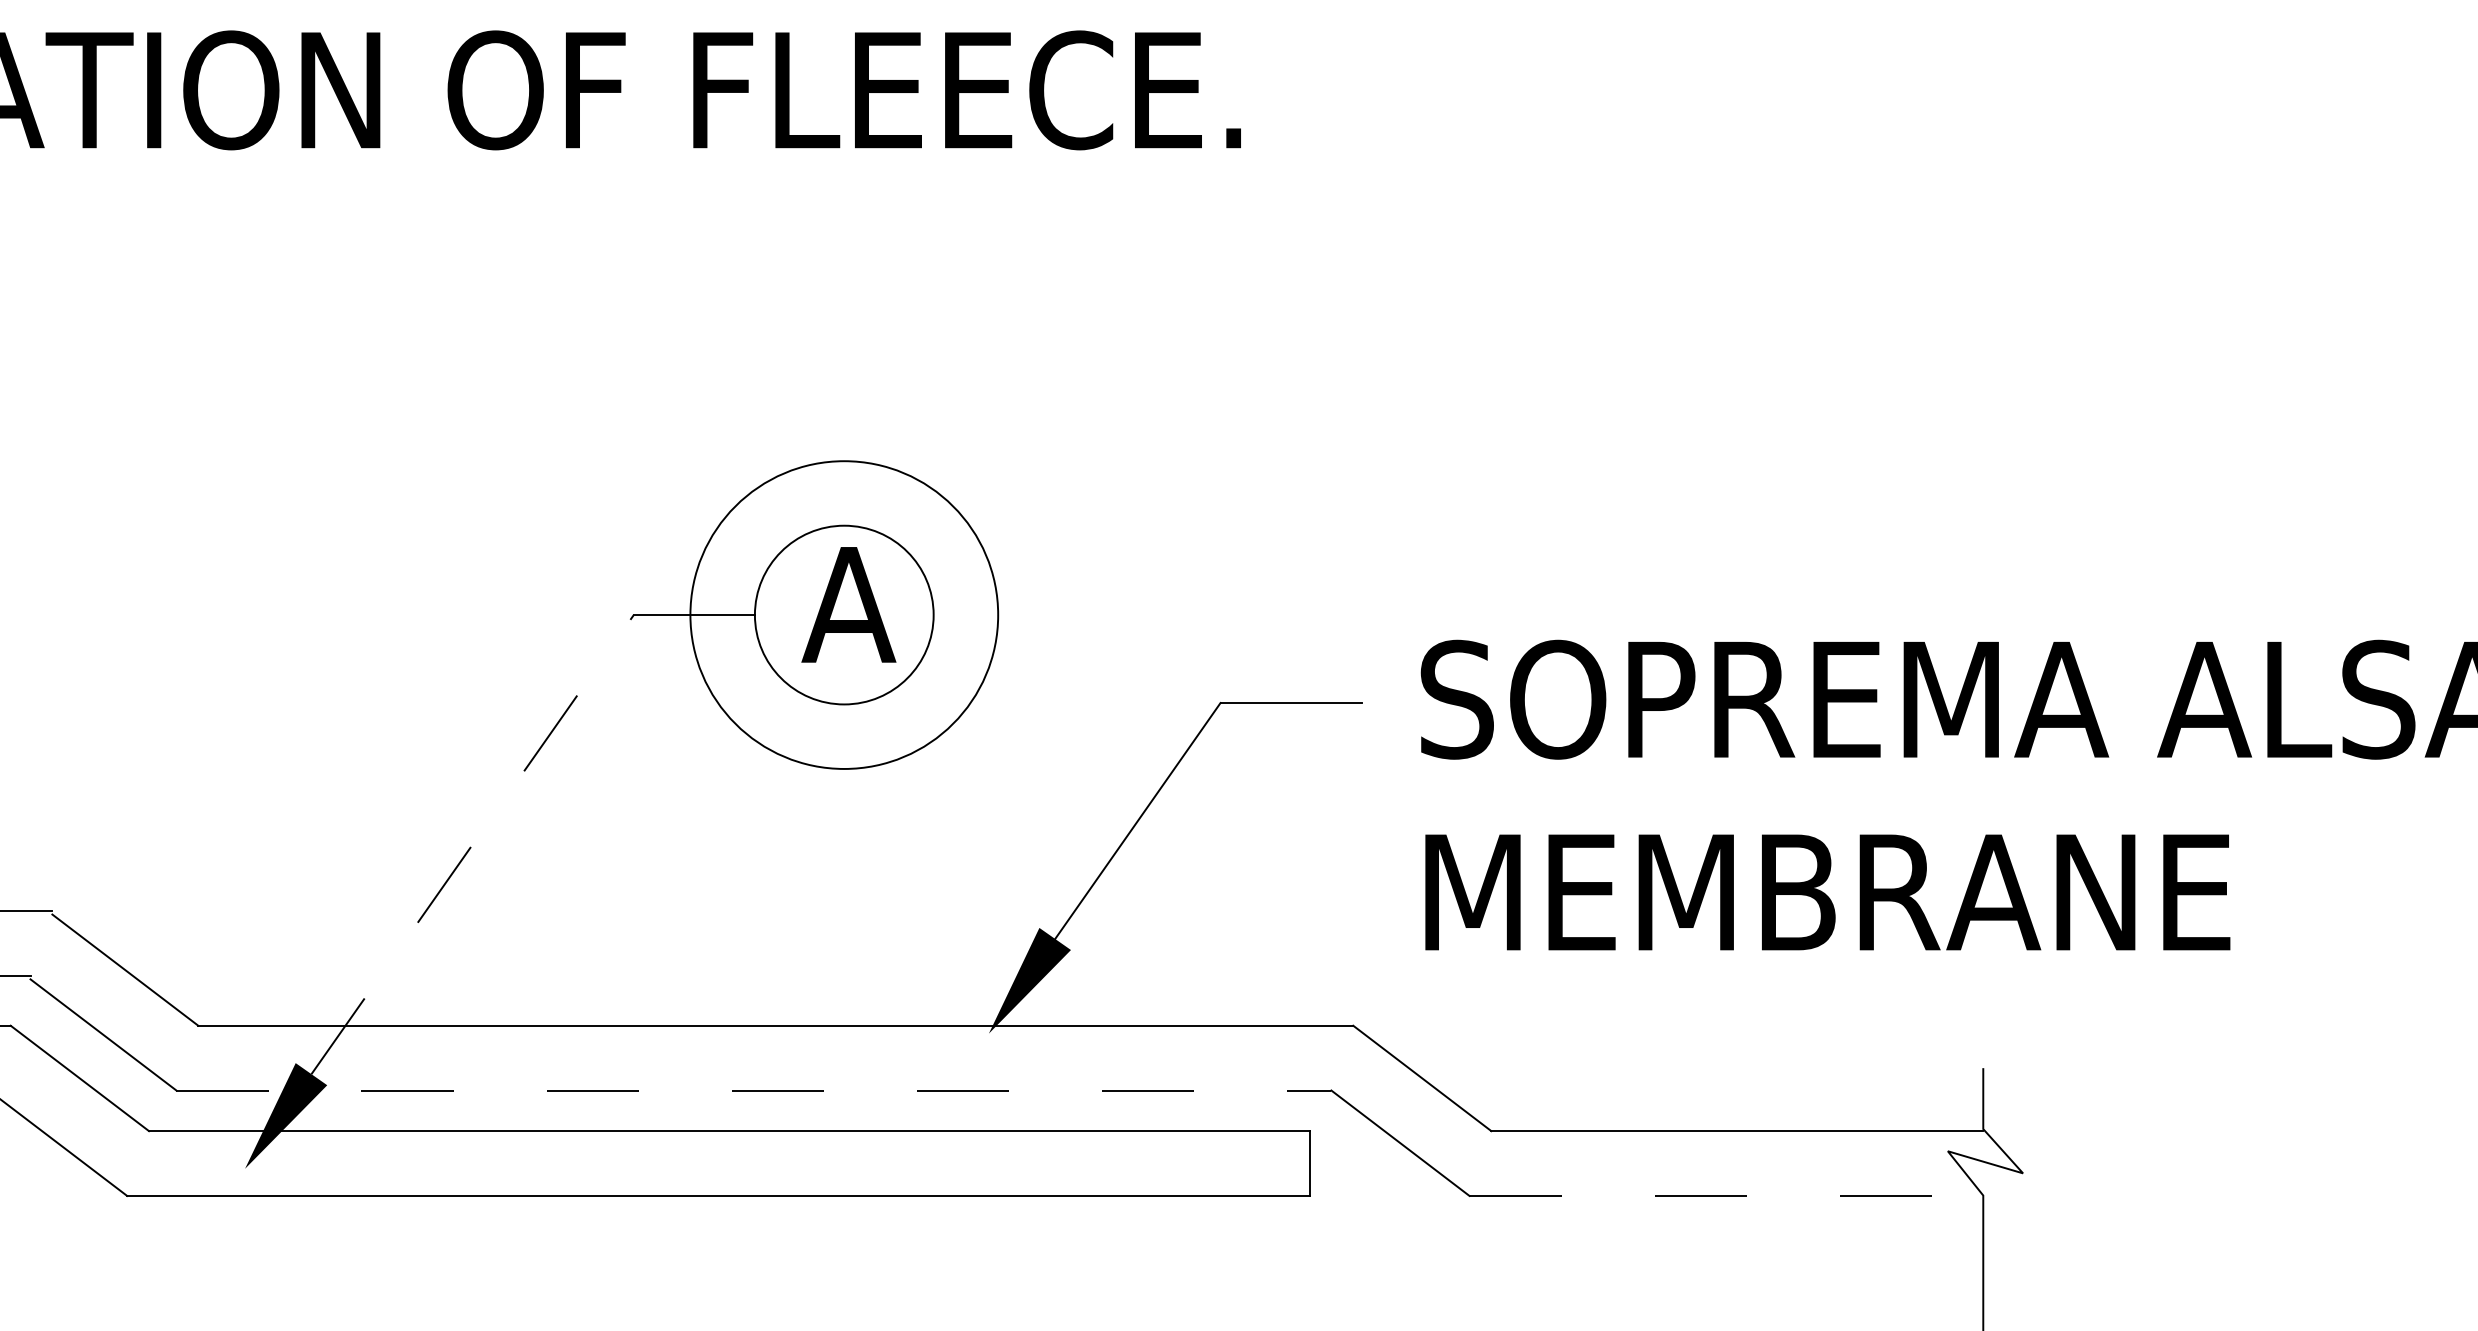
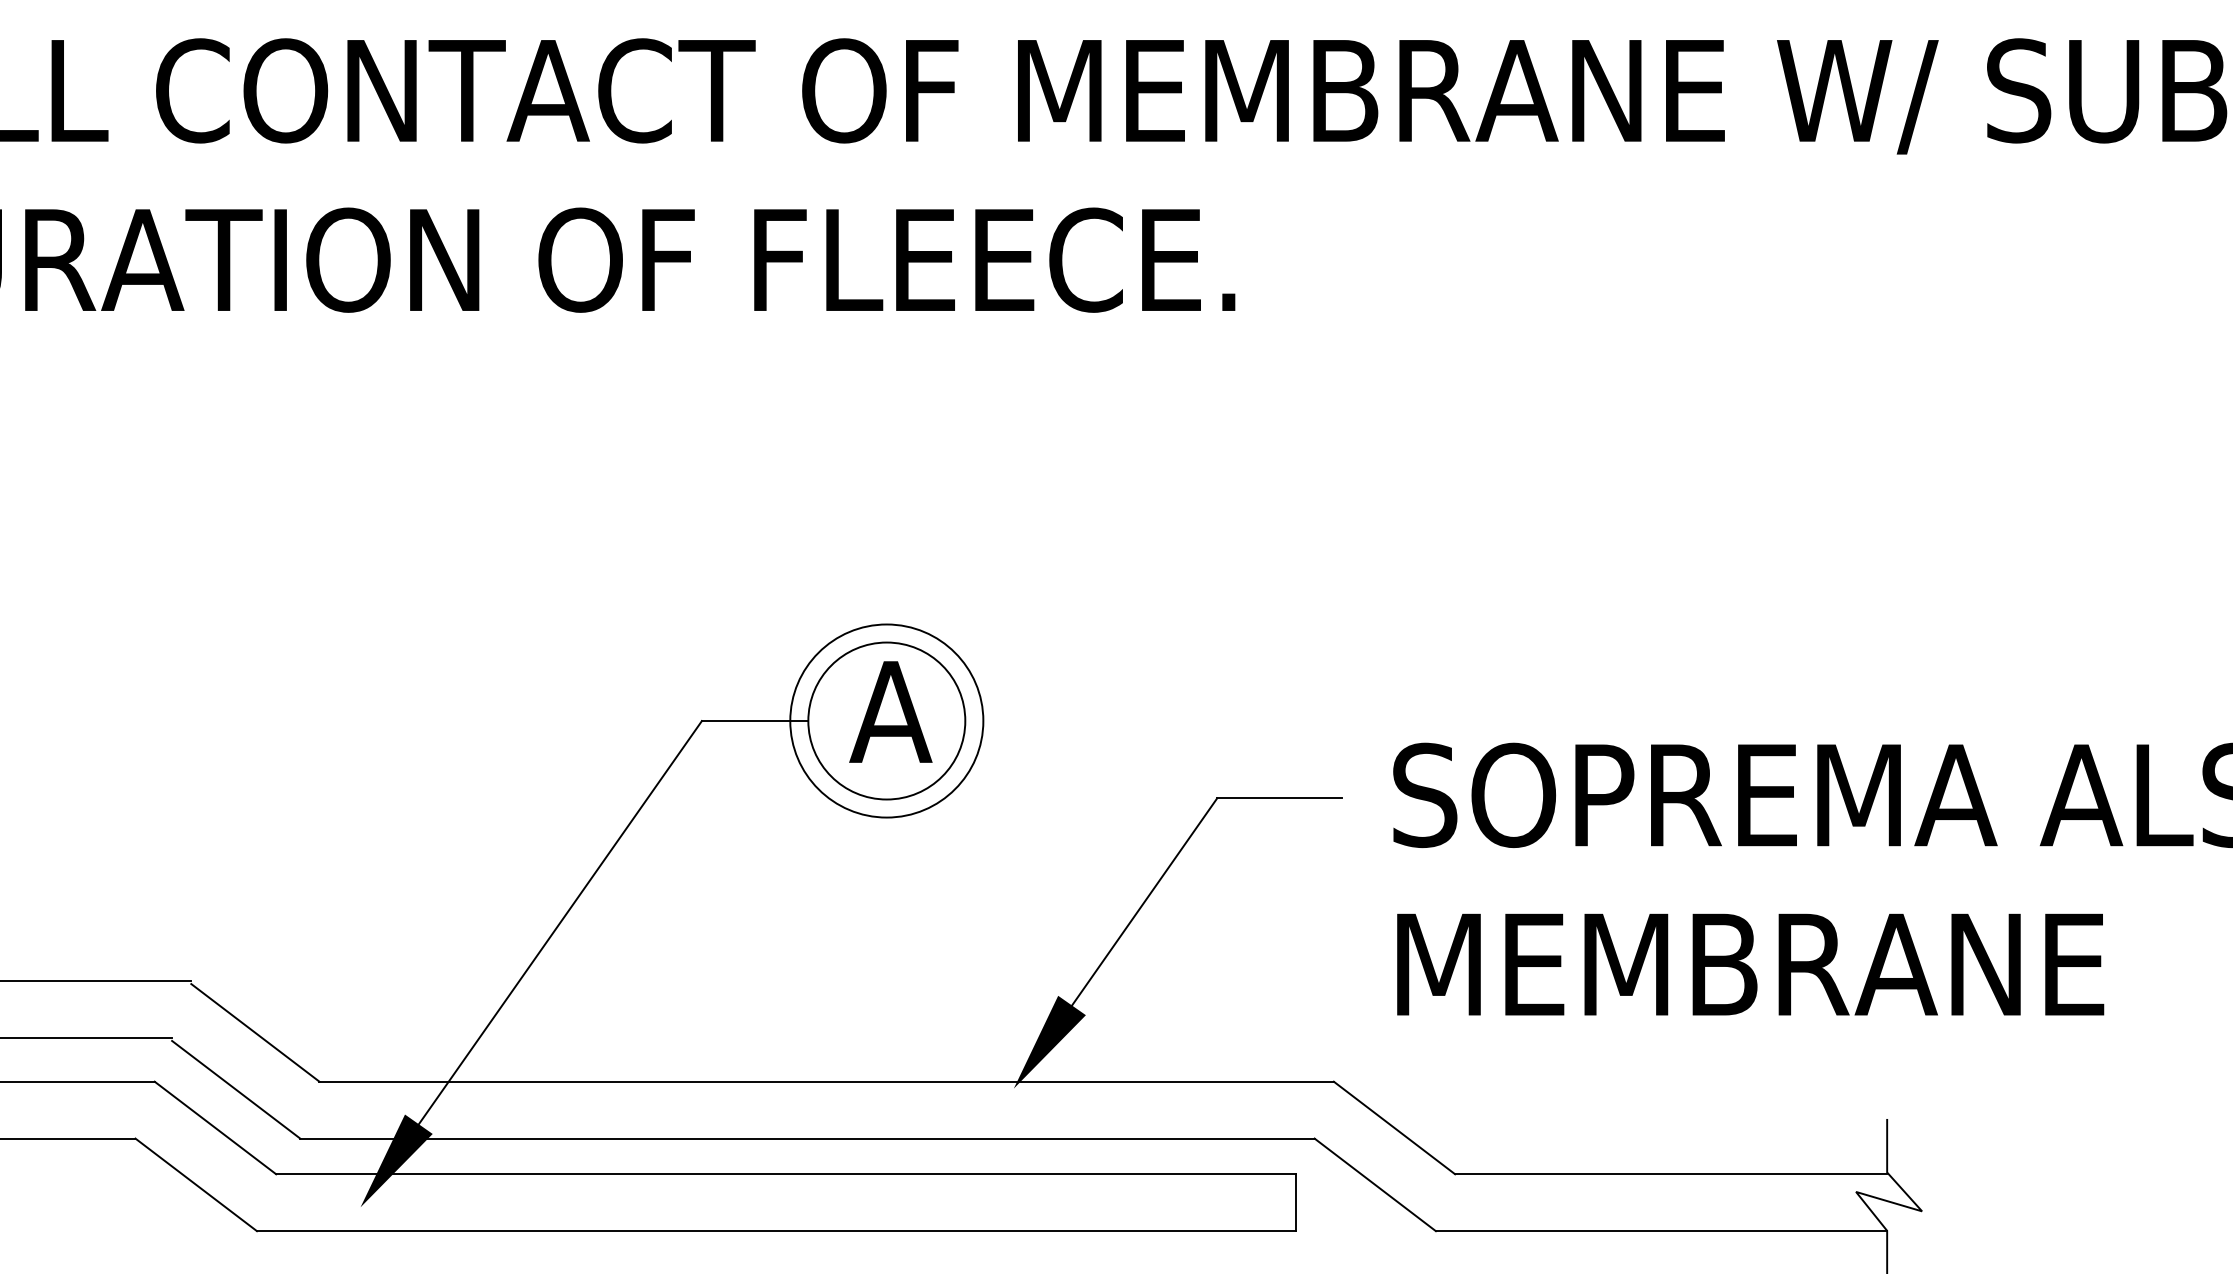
circle: (843, 614) -> (886, 720), size x0.71
line: (472, 844) -> (560, 922), dashed -> solid
line: (753, 1090) -> (807, 1138), dashed -> solid
line: (1726, 1196) -> (1661, 1231), dashed -> solid

